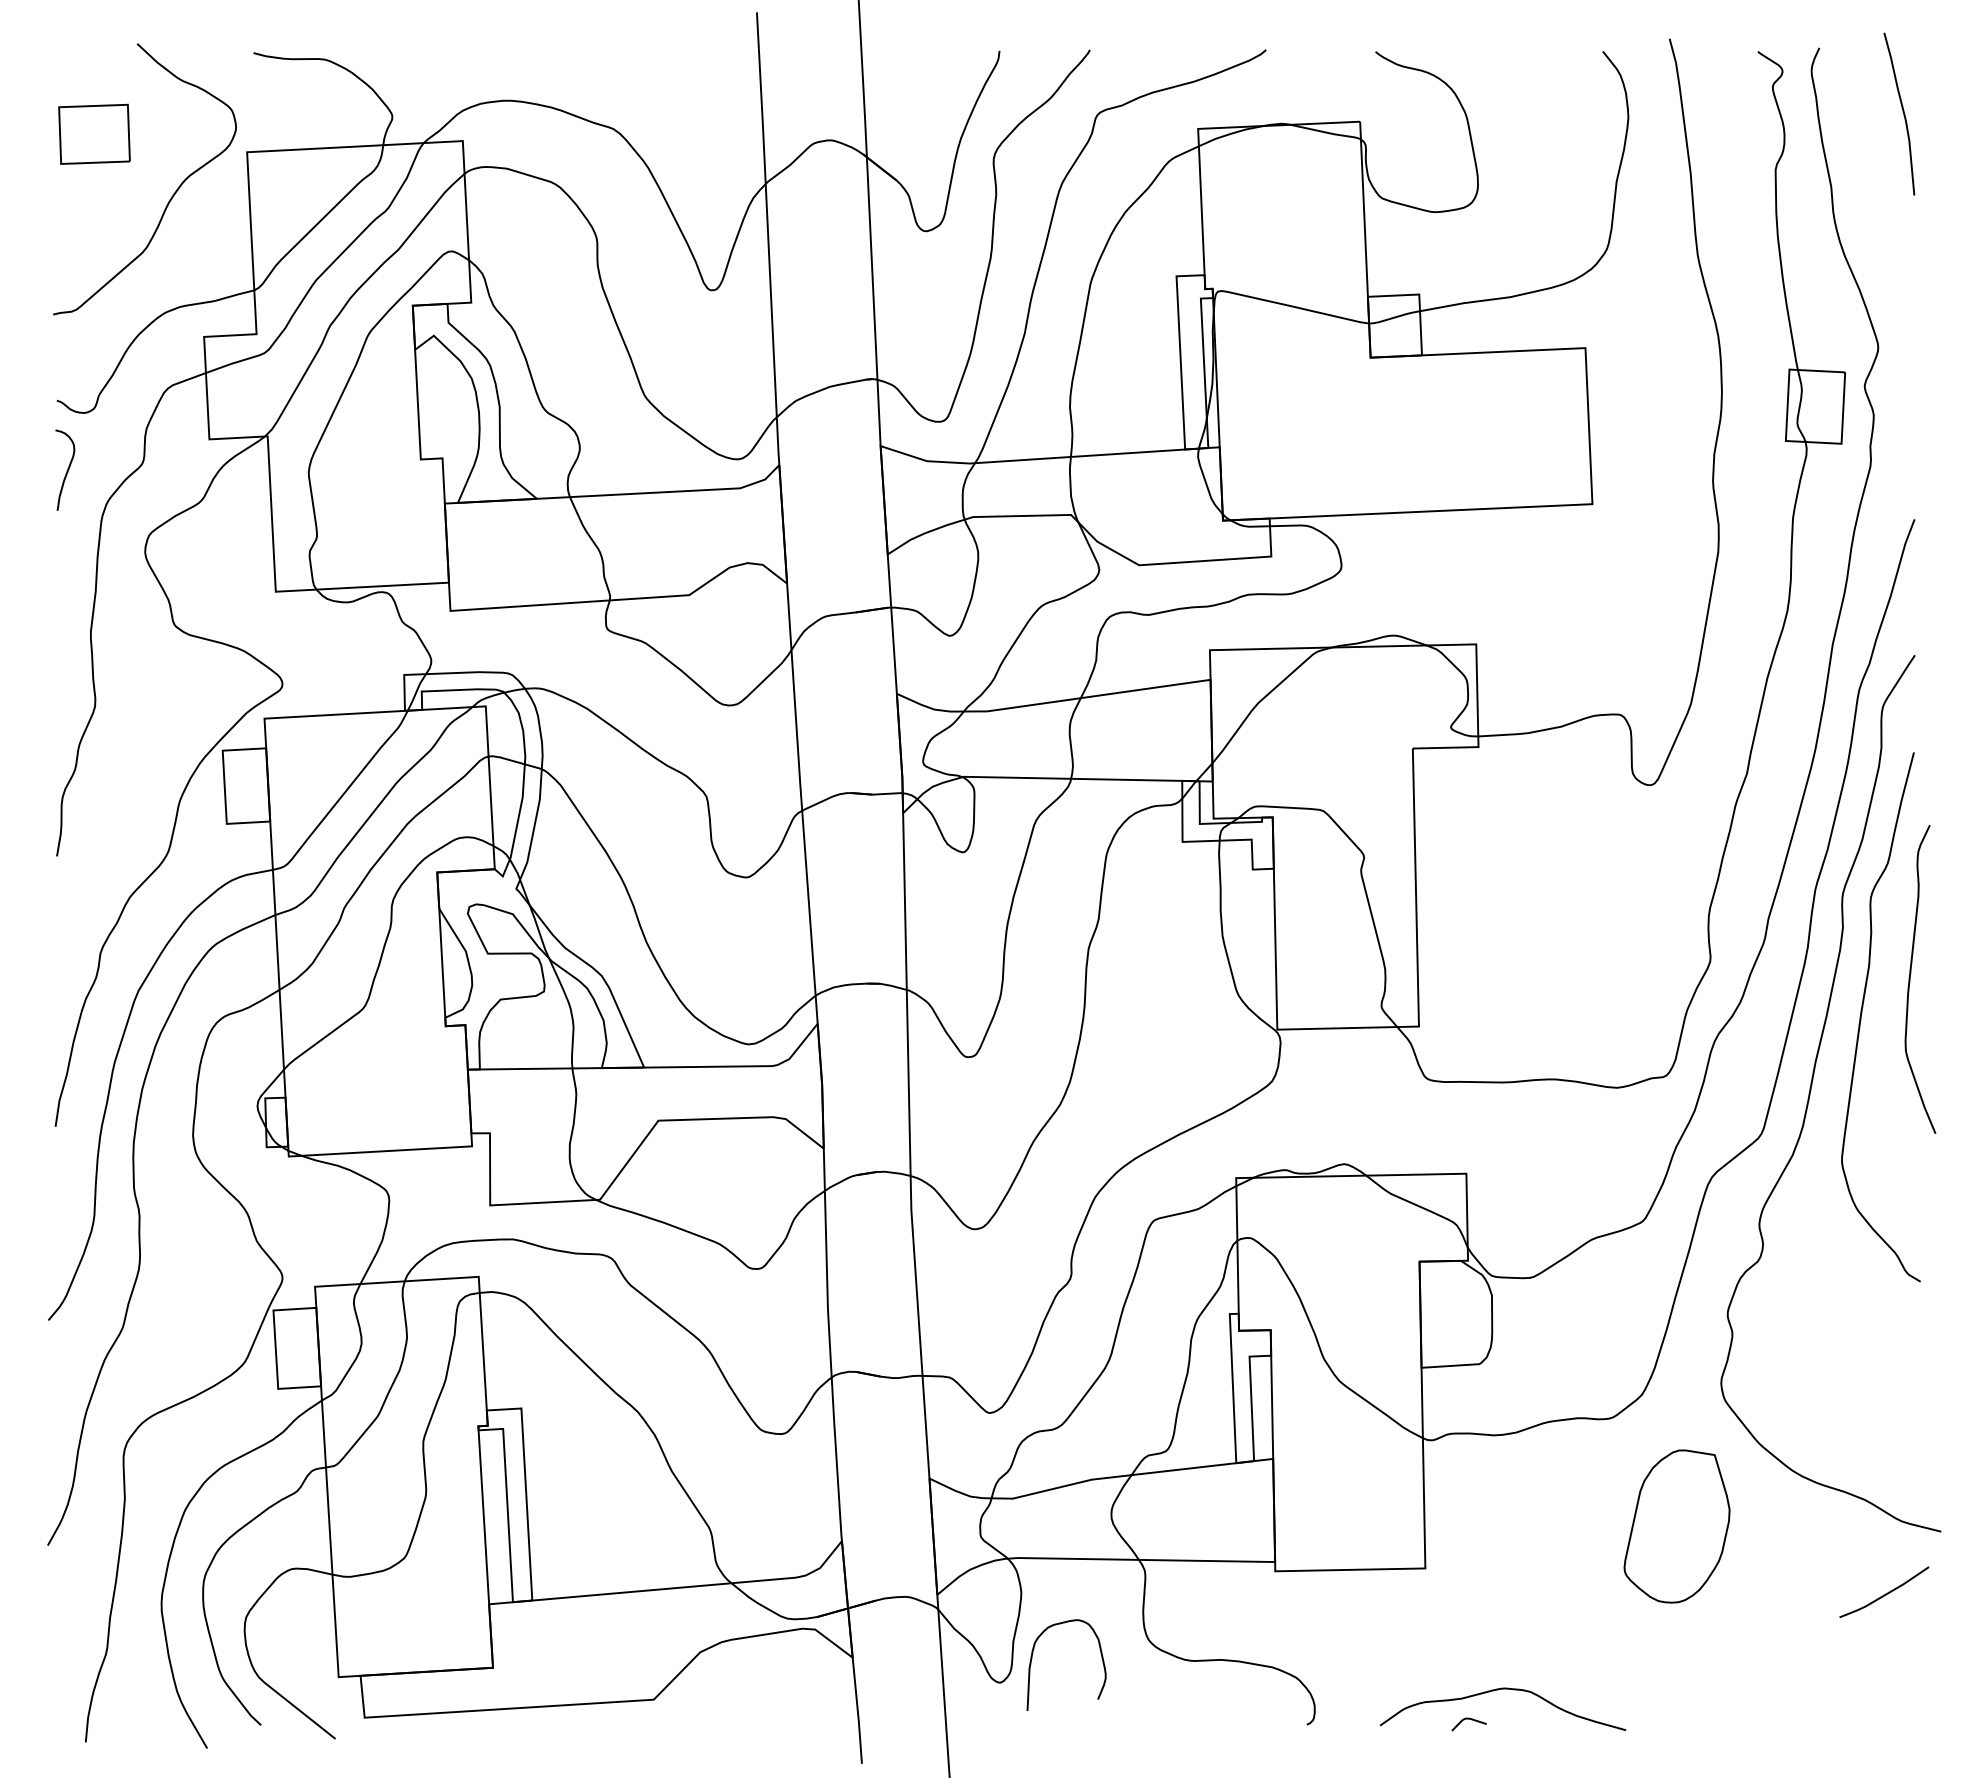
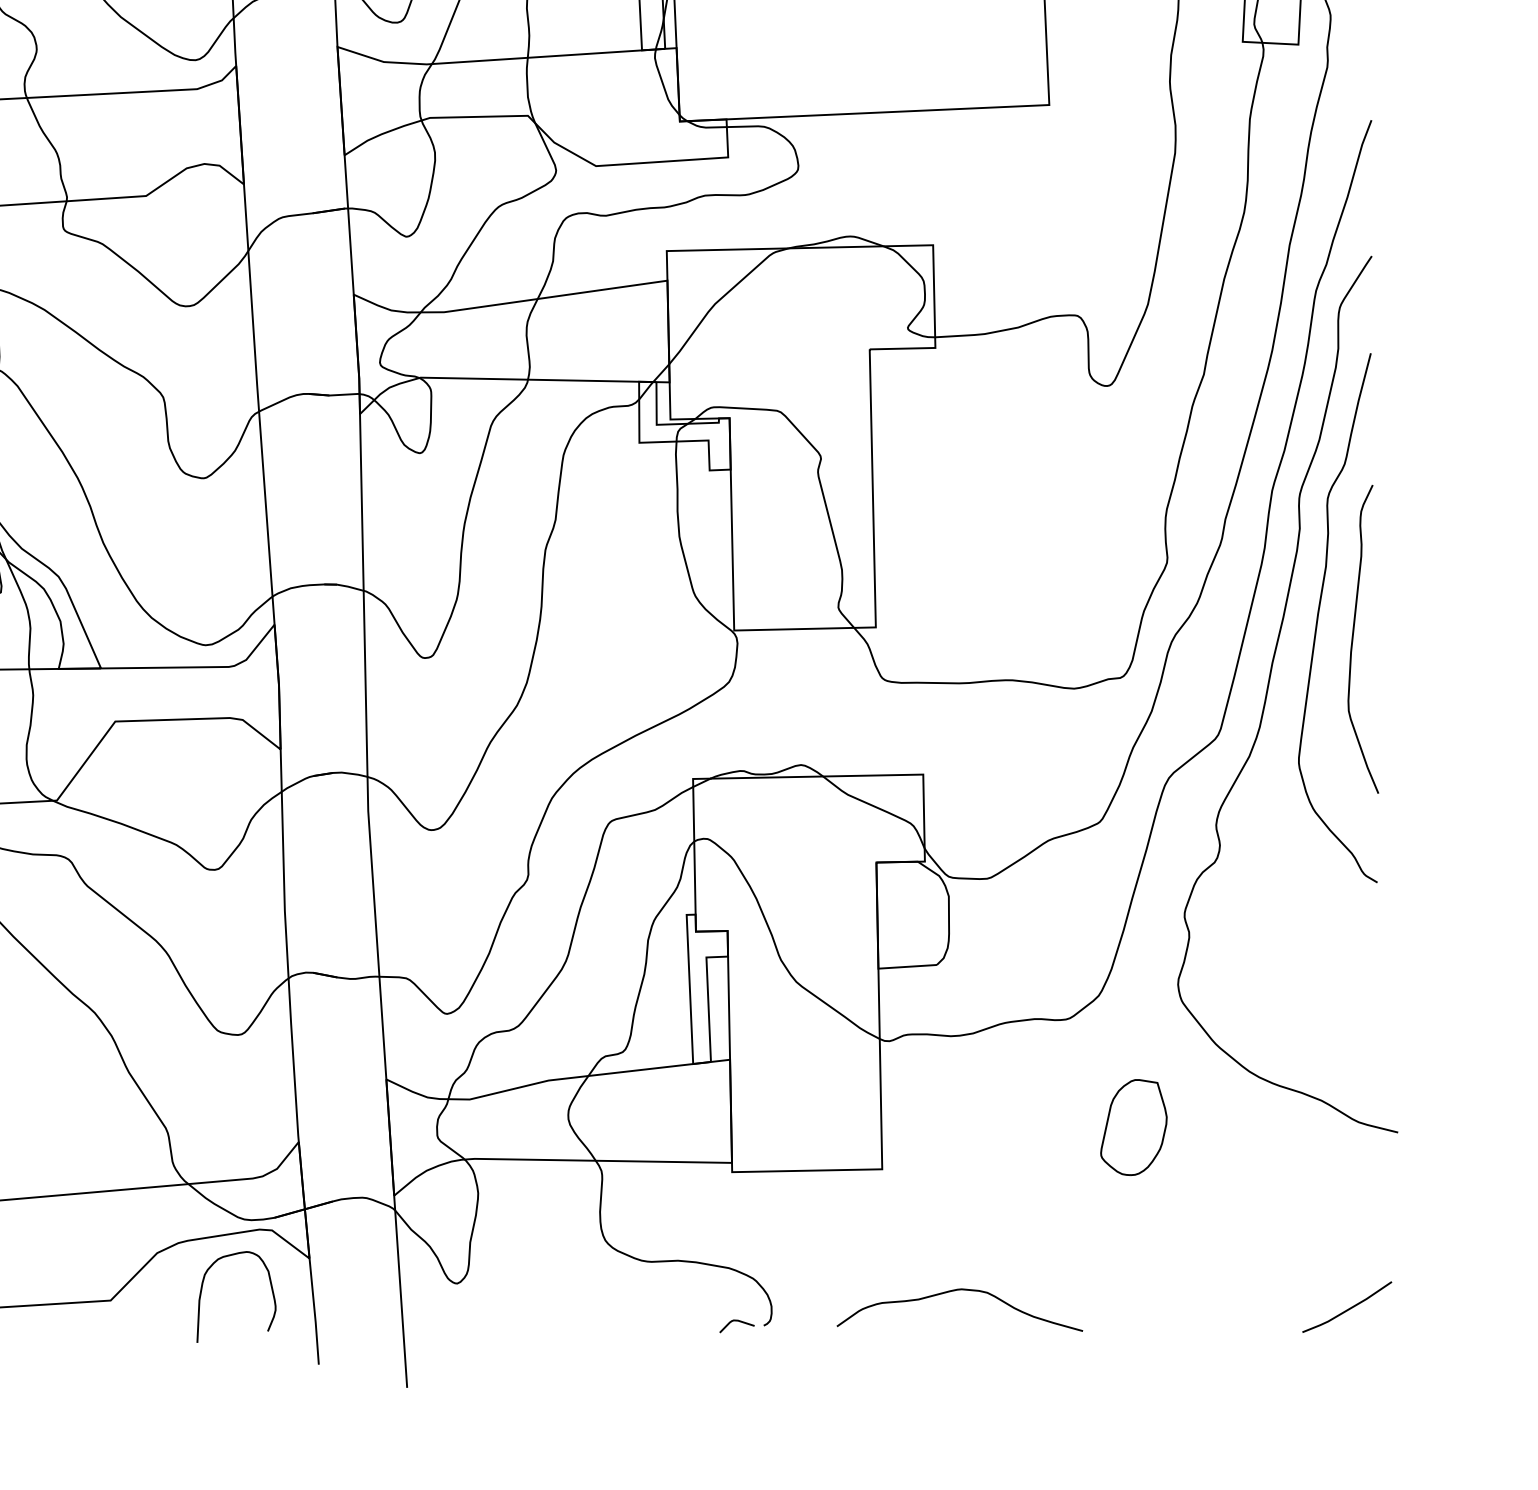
curve: (1910, 979) -> (1353, 639), moved
part: (1676, 1526) -> (1133, 1127), size x0.62
line: (1885, 1593) -> (1348, 1308), moved
curve: (1032, 1659) -> (202, 1291), moved
curve: (1468, 1719) -> (736, 1321), moved

